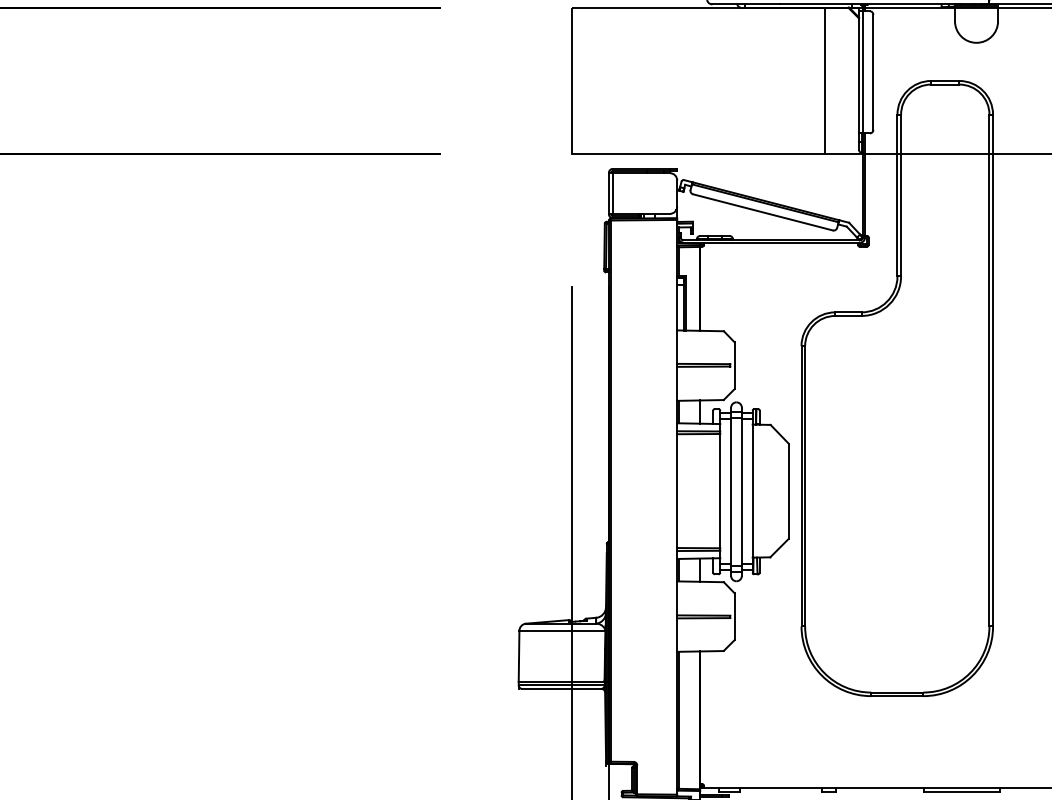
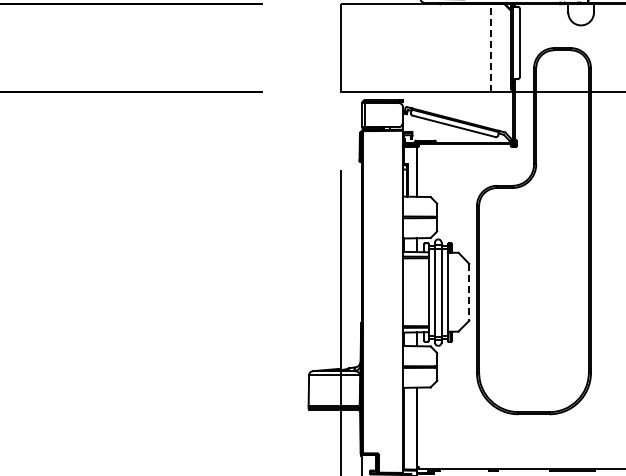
line: (825, 81) -> (491, 48), solid -> dashed
line: (788, 491) -> (469, 292), solid -> dashed

